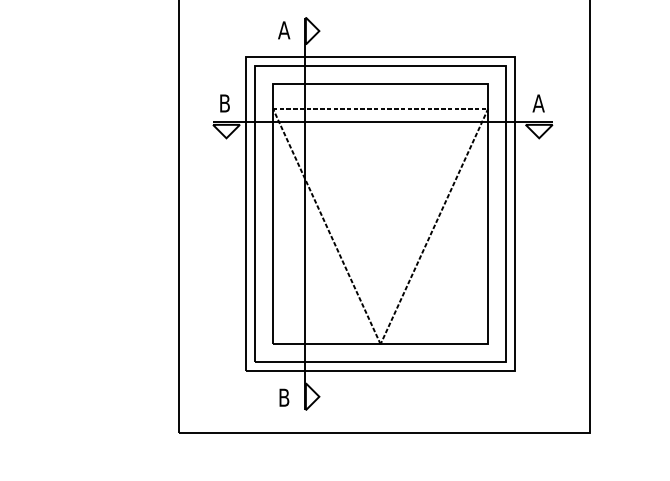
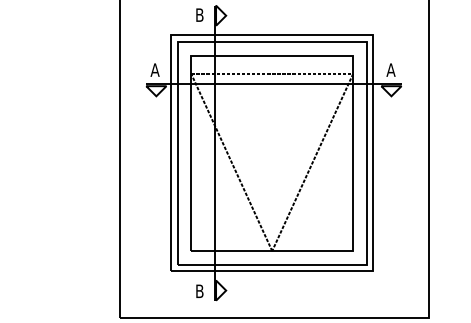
text: (284, 30) -> (199, 15), A -> B
text: (224, 103) -> (154, 70), B -> A

